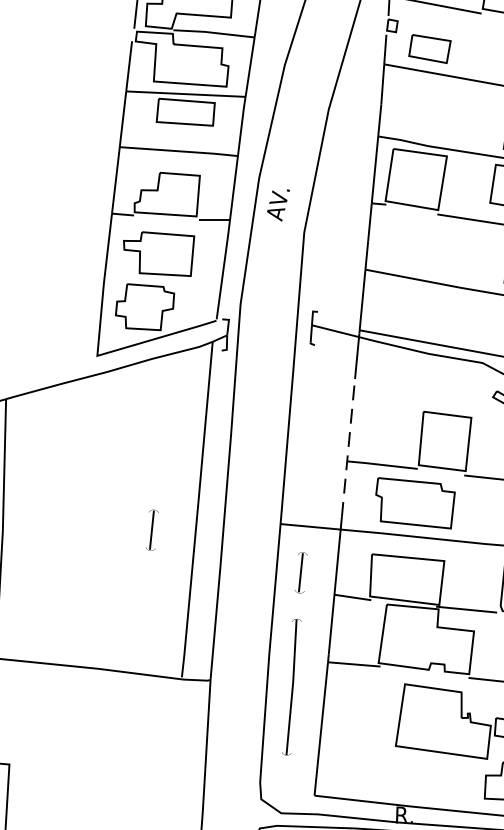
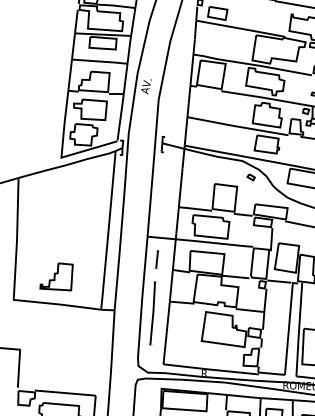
line: (348, 447) -> (179, 200), dashed -> solid
part: (150, 529) -> (86, 239), removed
part: (86, 608) -> (56, 276), added

